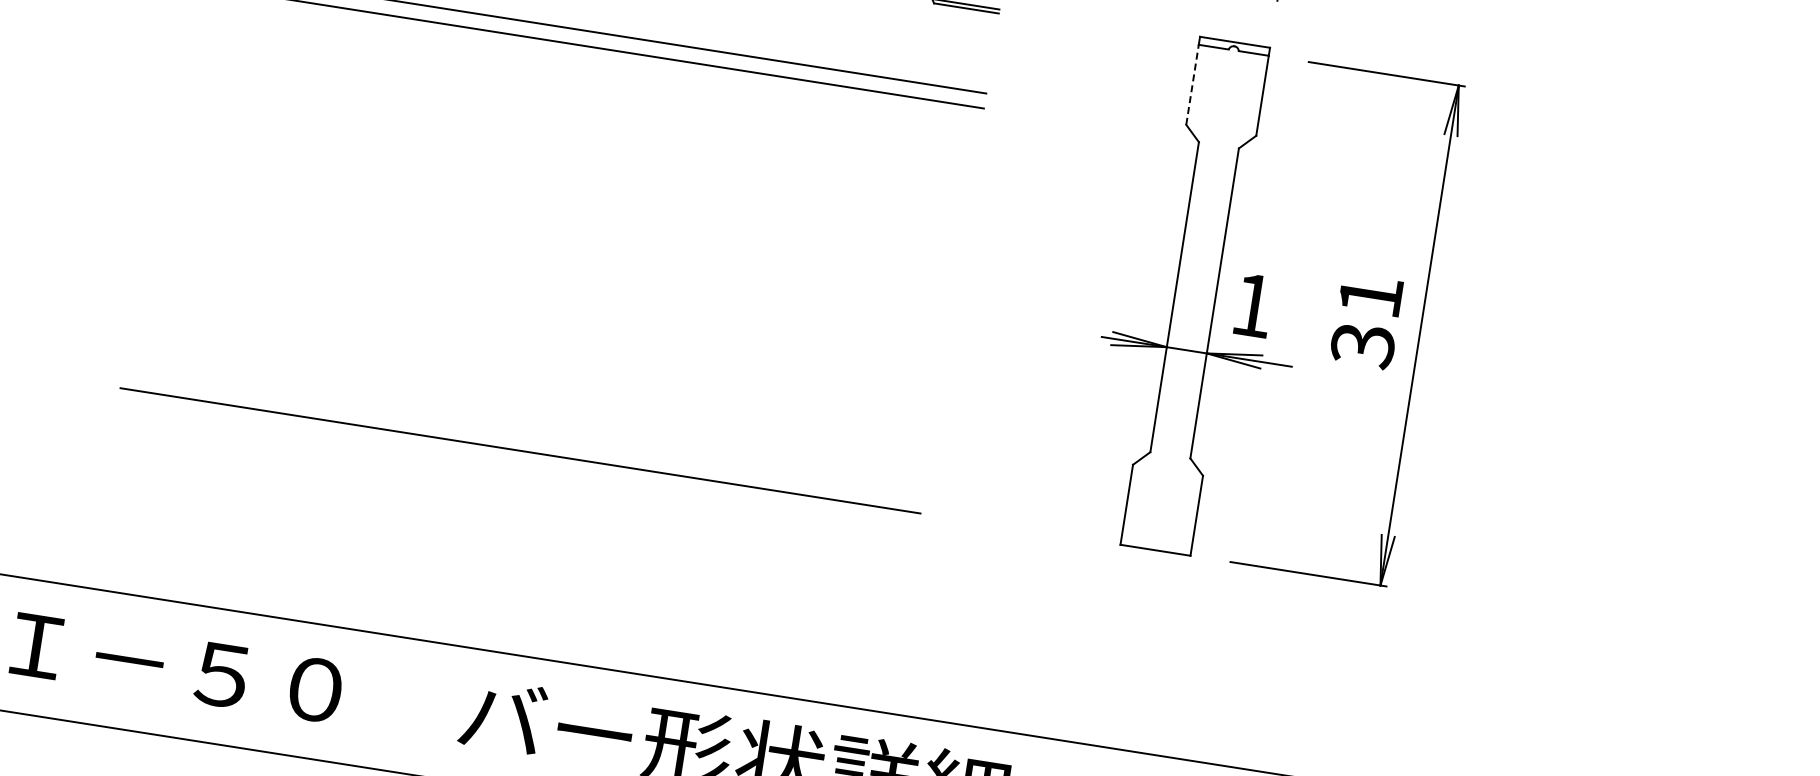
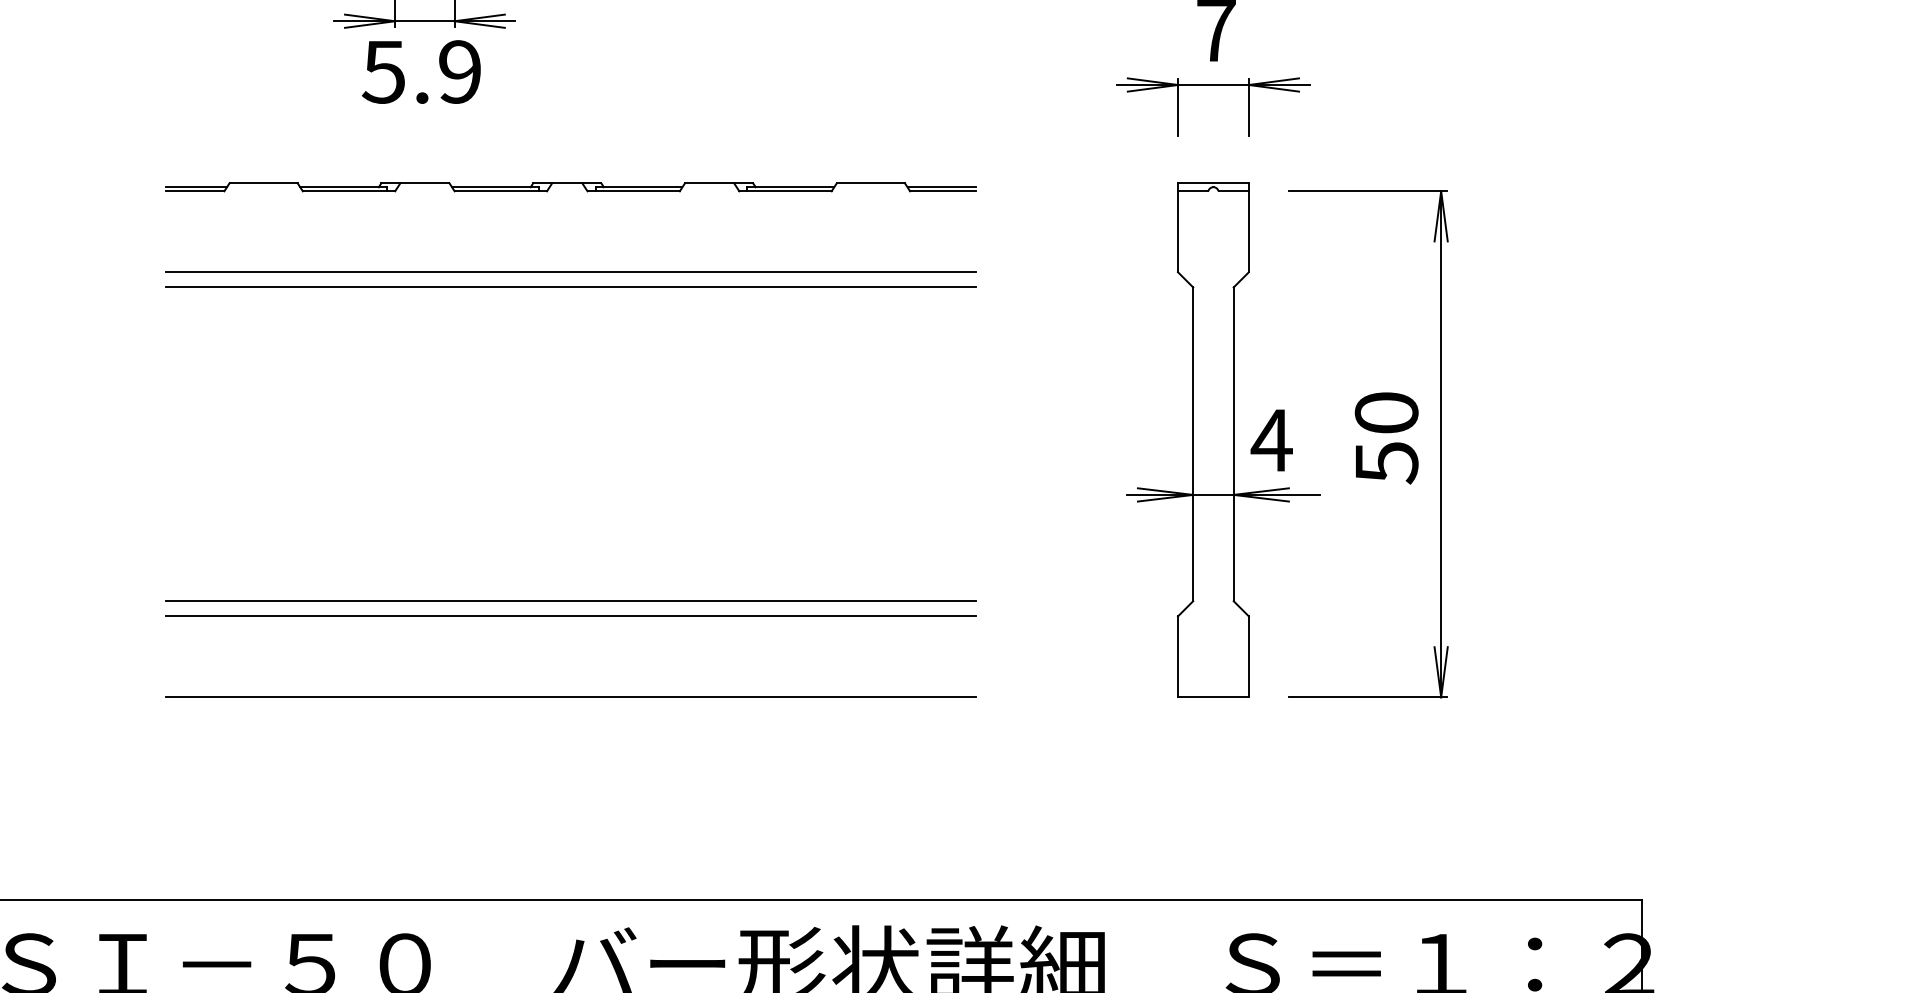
line: (1193, 84) -> (1178, 231), dashed -> solid
text: (1252, 305) -> (1271, 440), 1 -> 4
text: (1366, 321) -> (1386, 438), 31 -> 50
line: (535, 356) -> (570, 601), added
line: (532, 370) -> (570, 616), added

